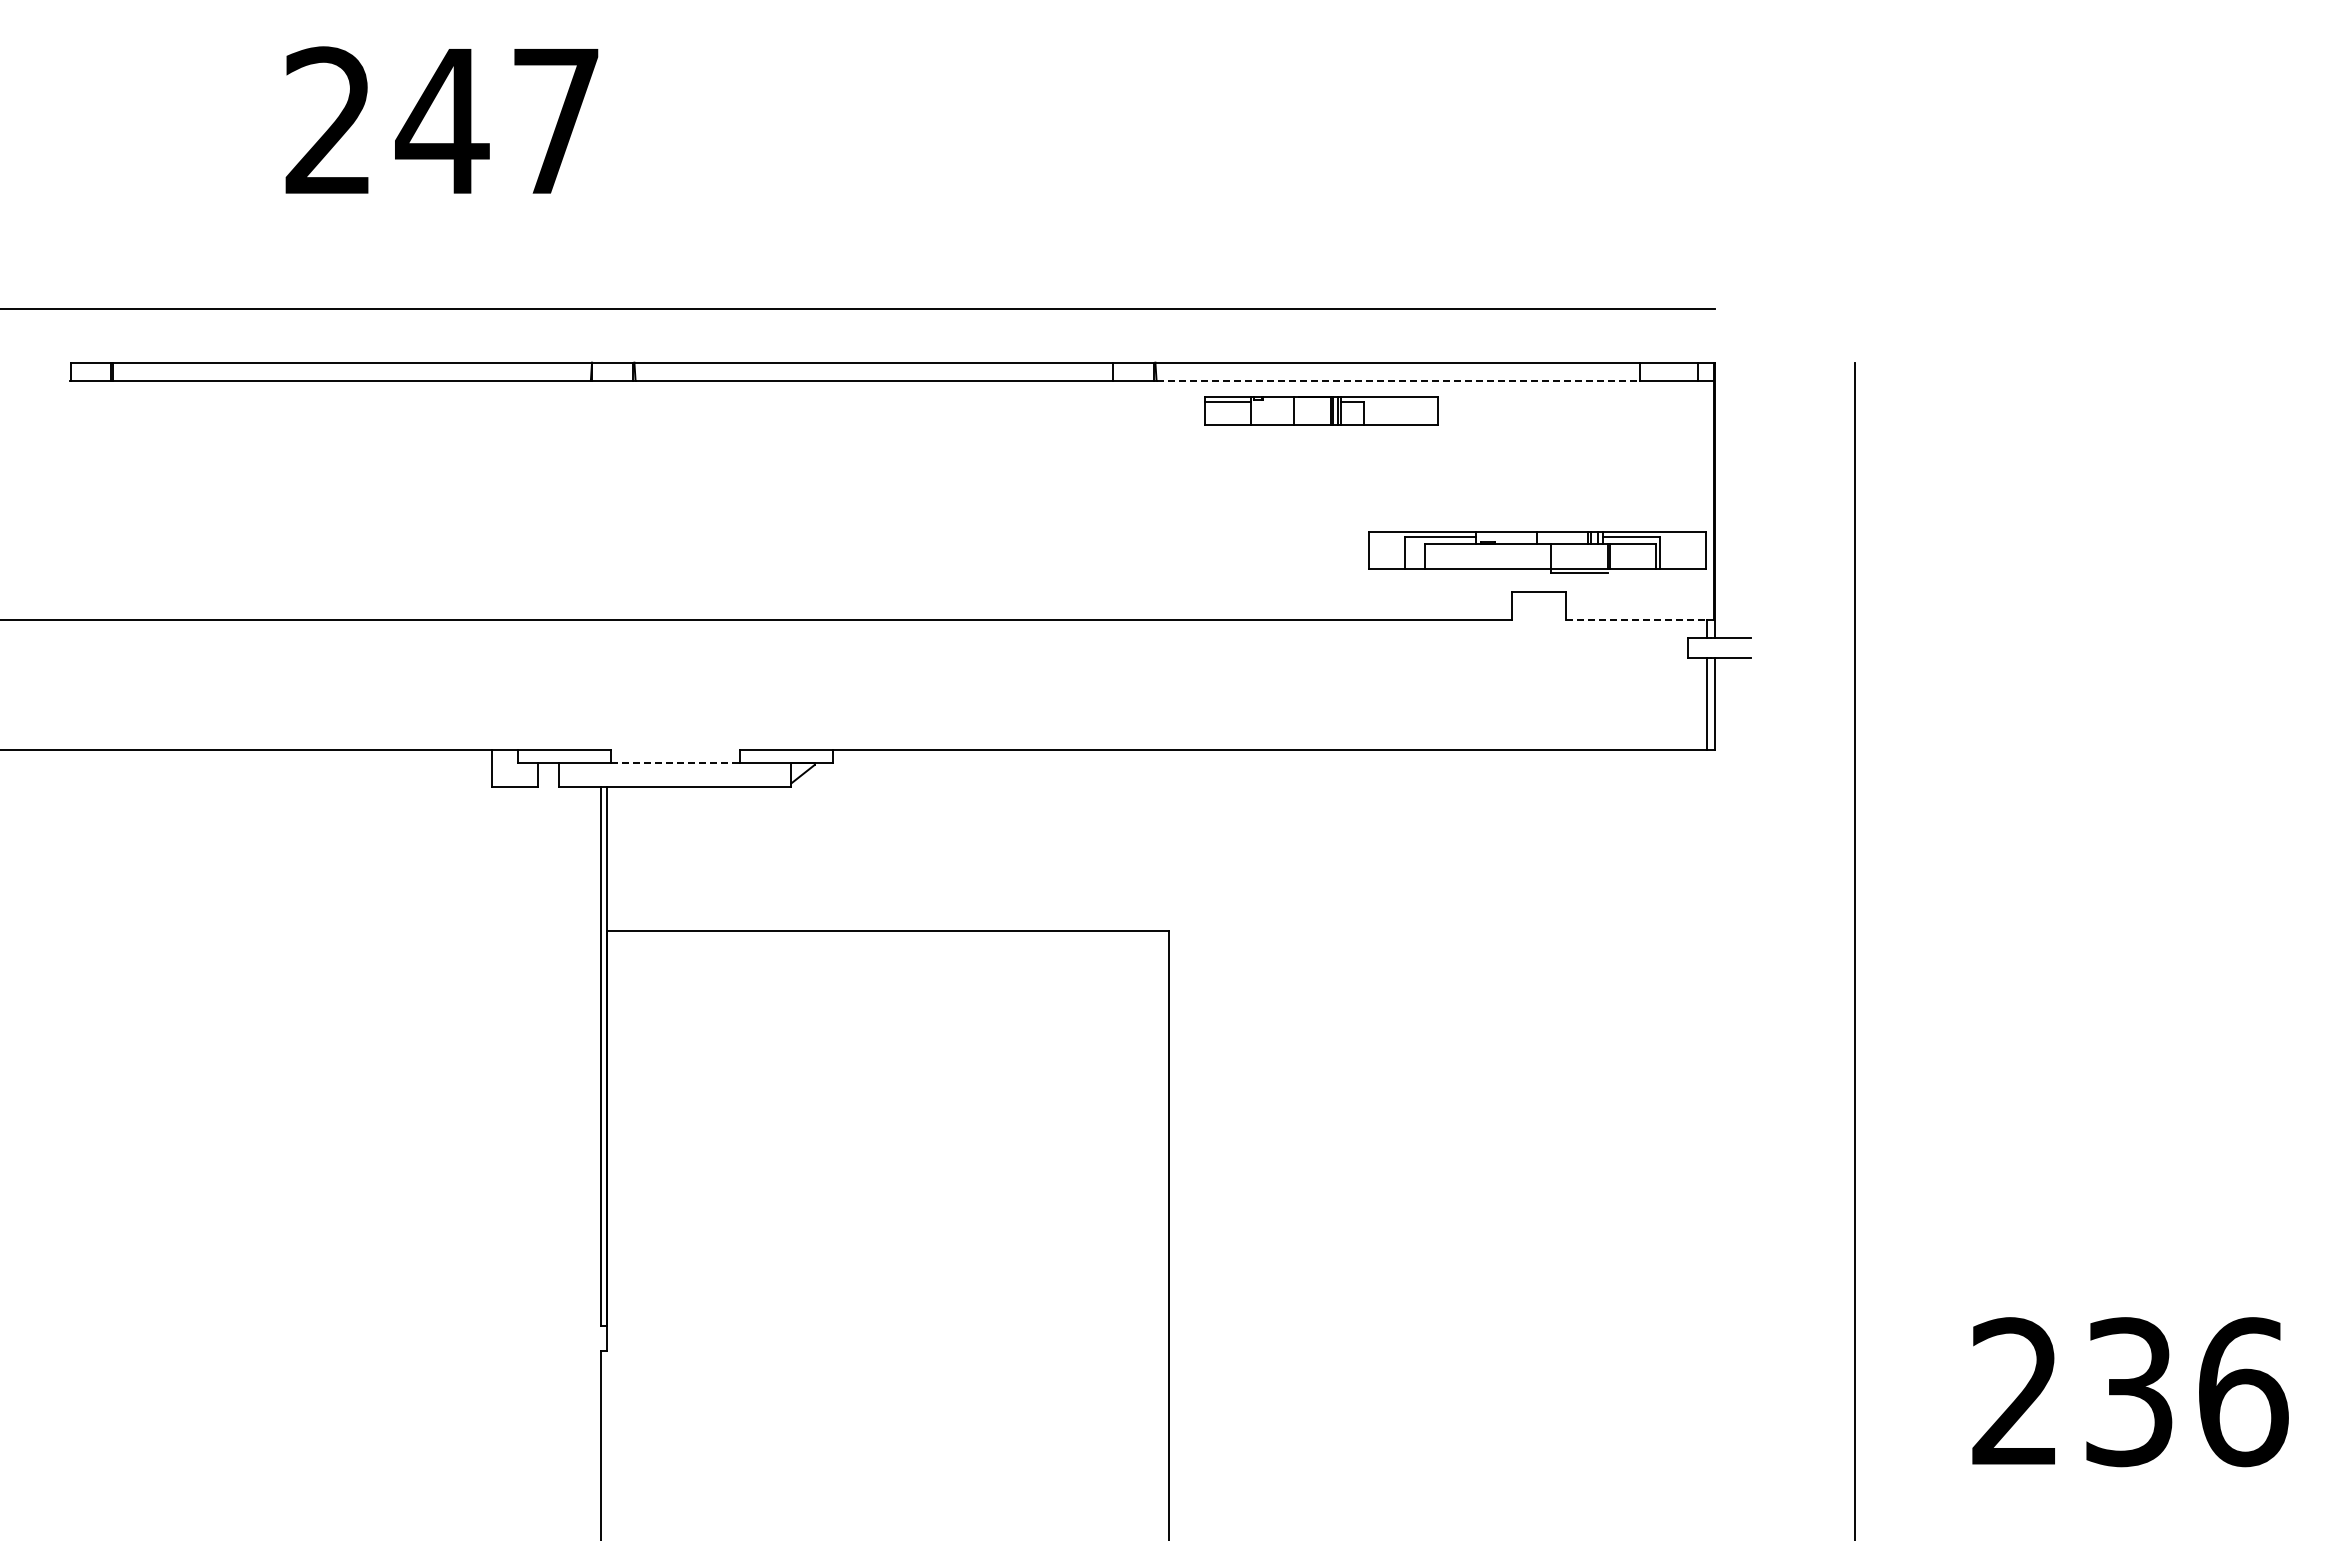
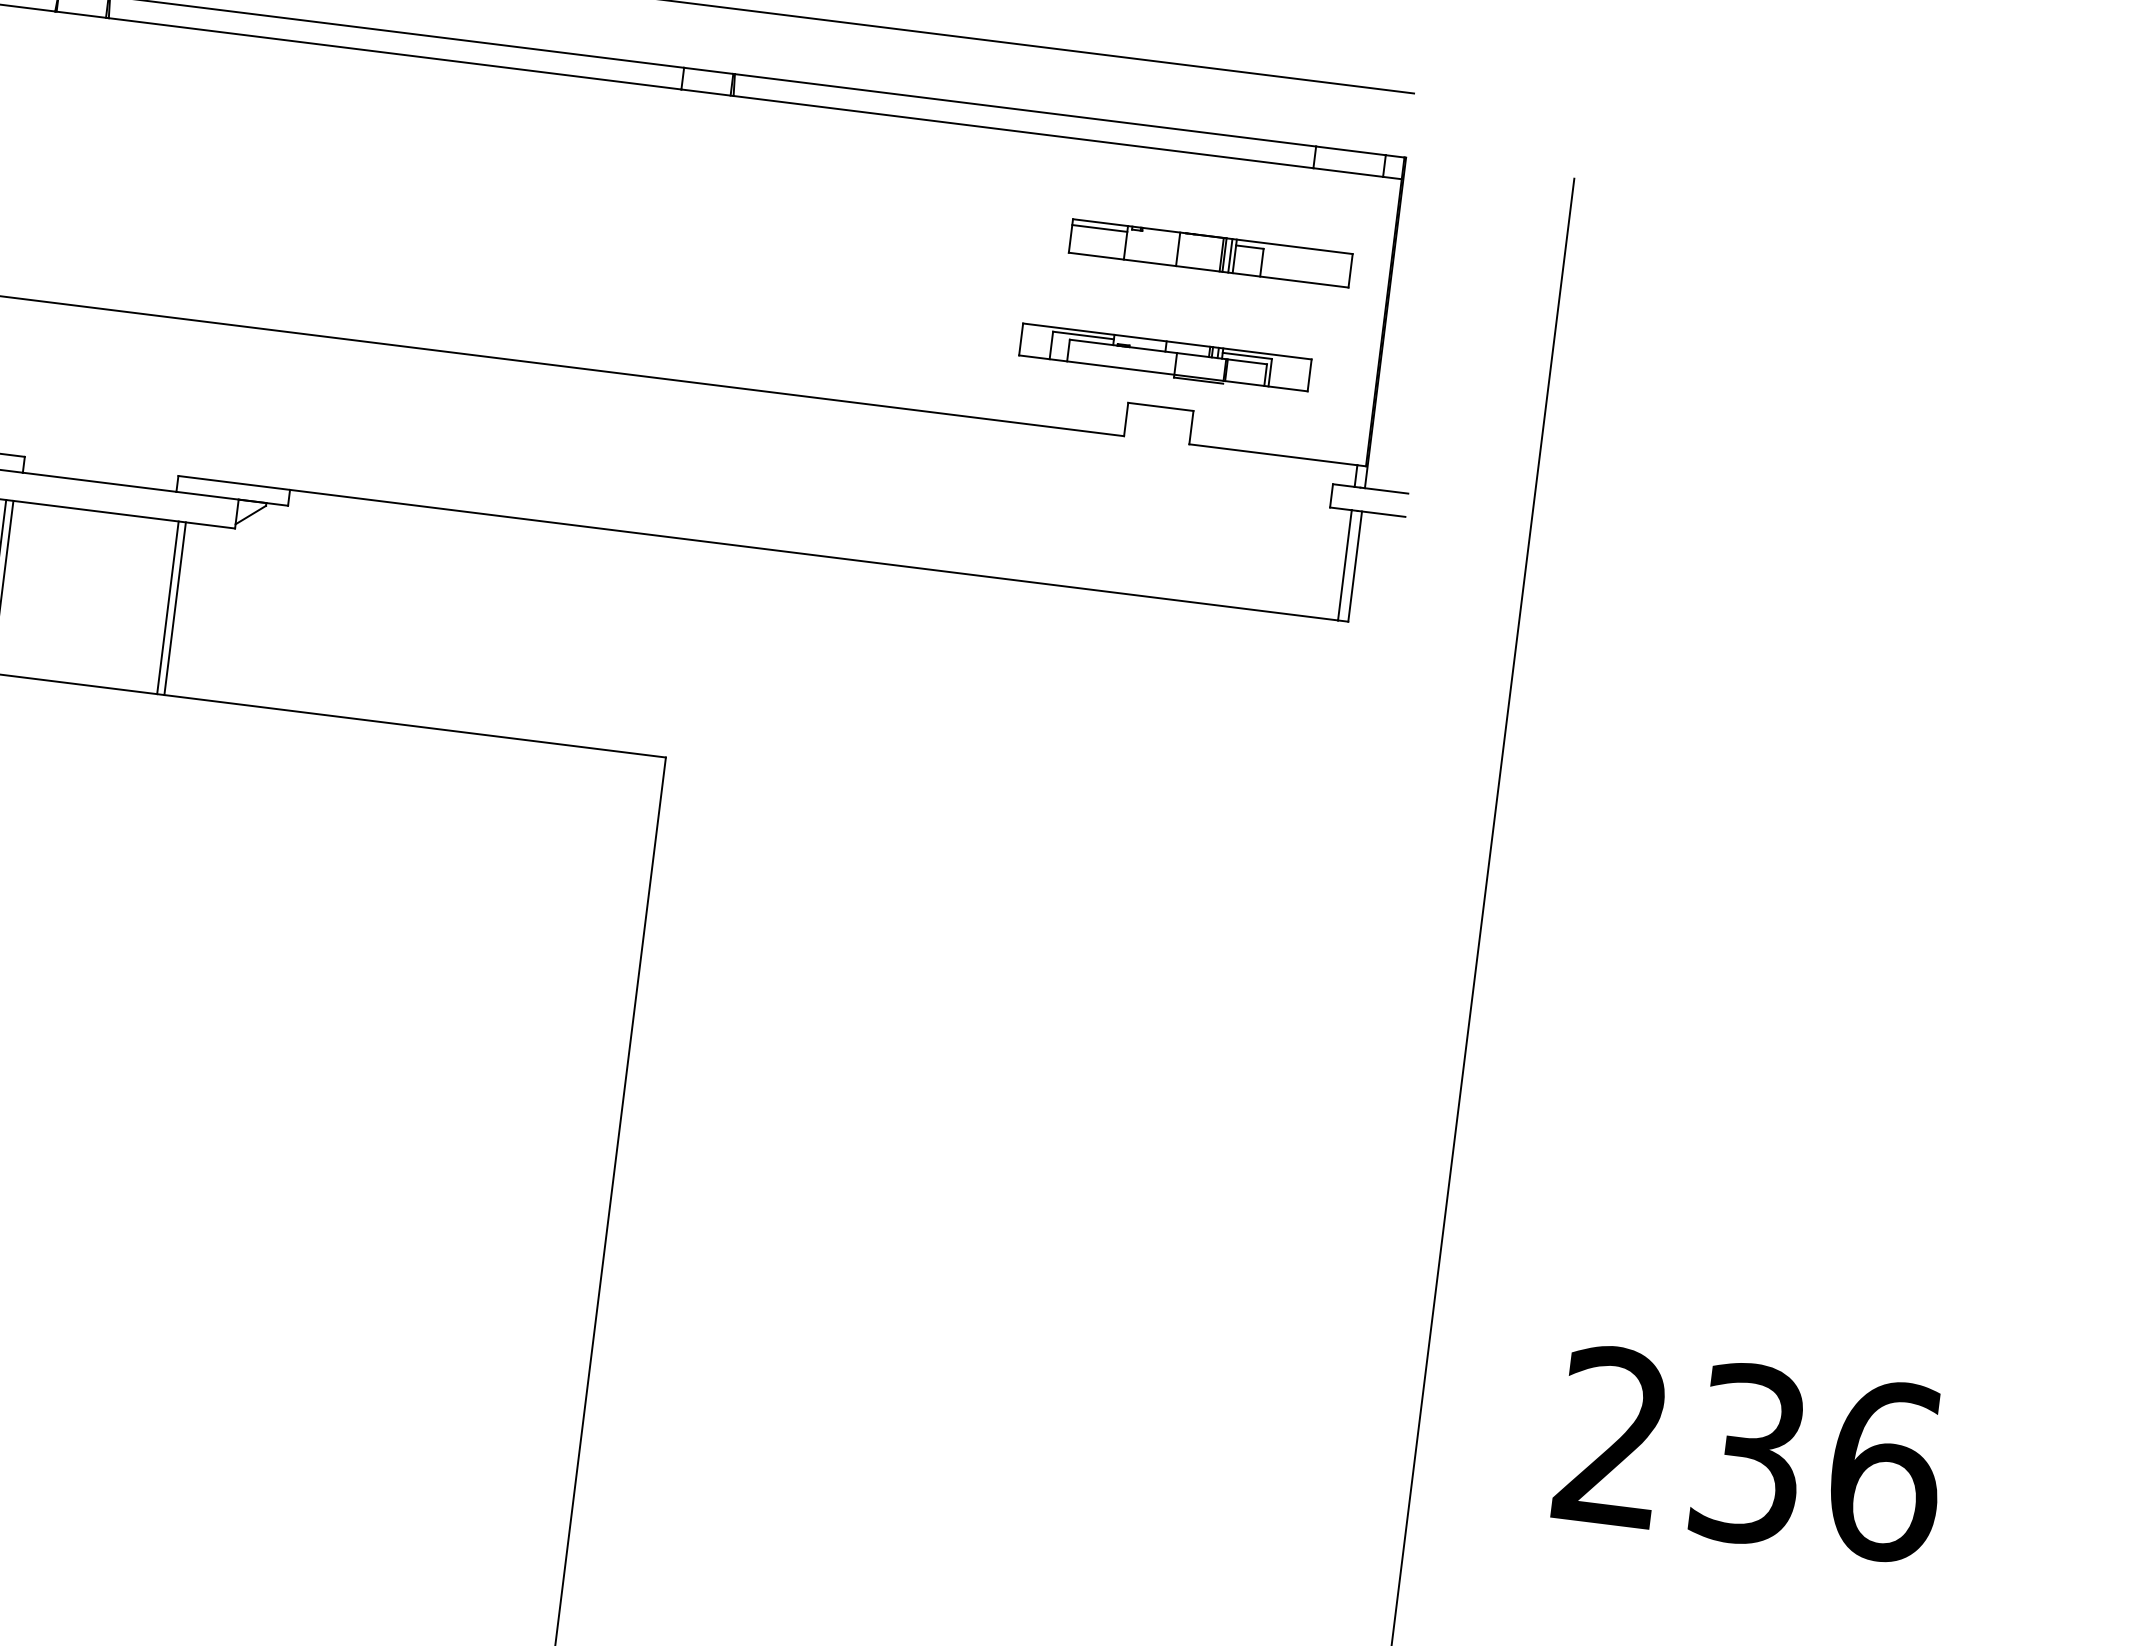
line: (1398, 380) -> (1023, 131), dashed -> solid
part: (1321, 410) -> (1210, 252), moved
part: (1537, 552) -> (1164, 358), size x0.71
line: (1636, 620) -> (1273, 455), dashed -> solid
line: (676, 762) -> (100, 482), dashed -> solid
line: (744, 858) -> (168, 607), added
line: (750, 858) -> (175, 608), added

